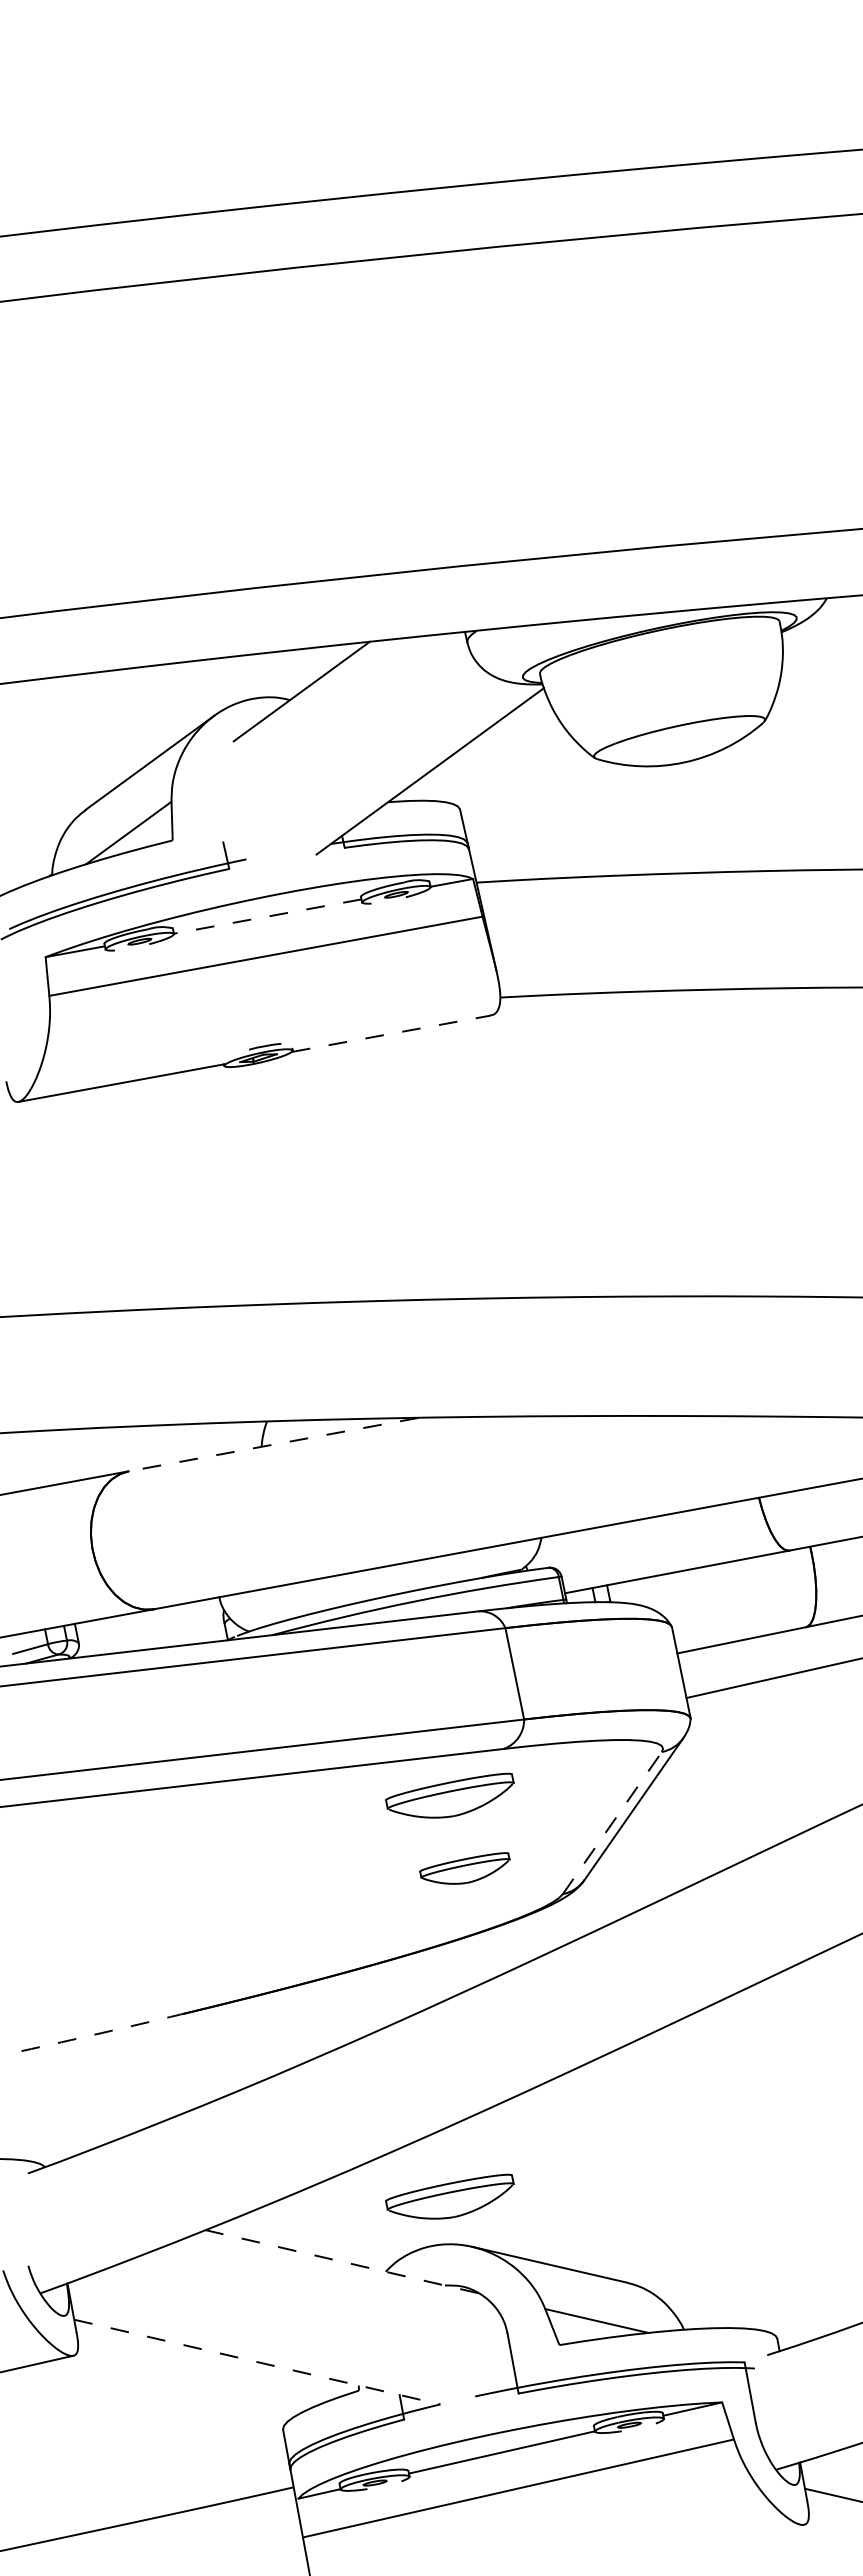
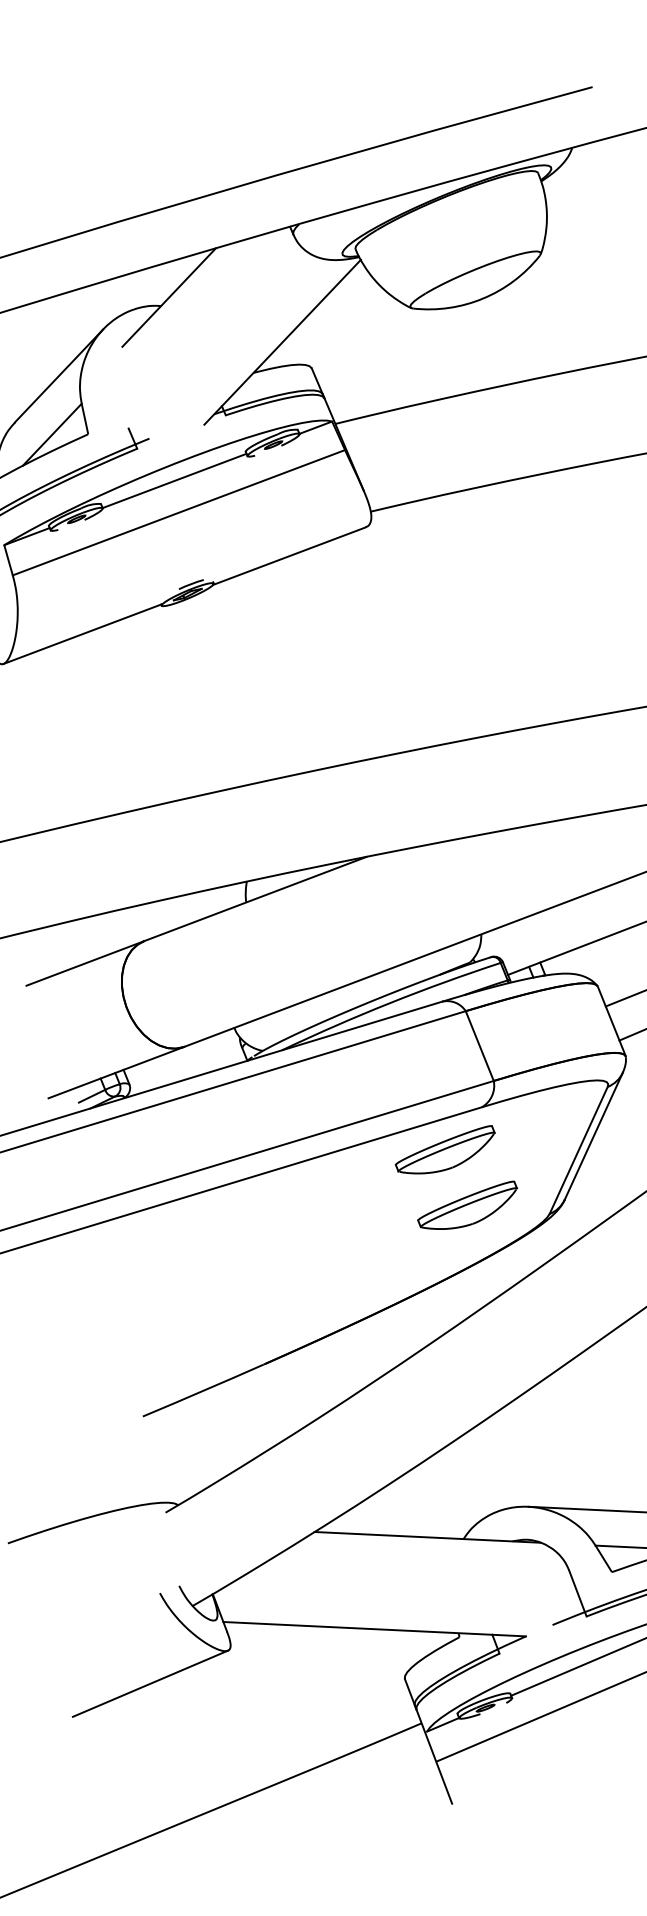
line: (267, 916) -> (174, 480), dashed -> solid
line: (391, 1033) -> (289, 555), dashed -> solid
line: (273, 1444) -> (255, 898), dashed -> solid
line: (612, 1823) -> (578, 1150), dashed -> solid
part: (464, 1868) -> (467, 1207), size x1.43
arc: (101, 2033) -> (203, 1391), dashed -> solid
part: (449, 2196) -> (503, 1470), removed
line: (341, 2261) -> (427, 1537), dashed -> solid
line: (257, 2362) -> (374, 1629), dashed -> solid

